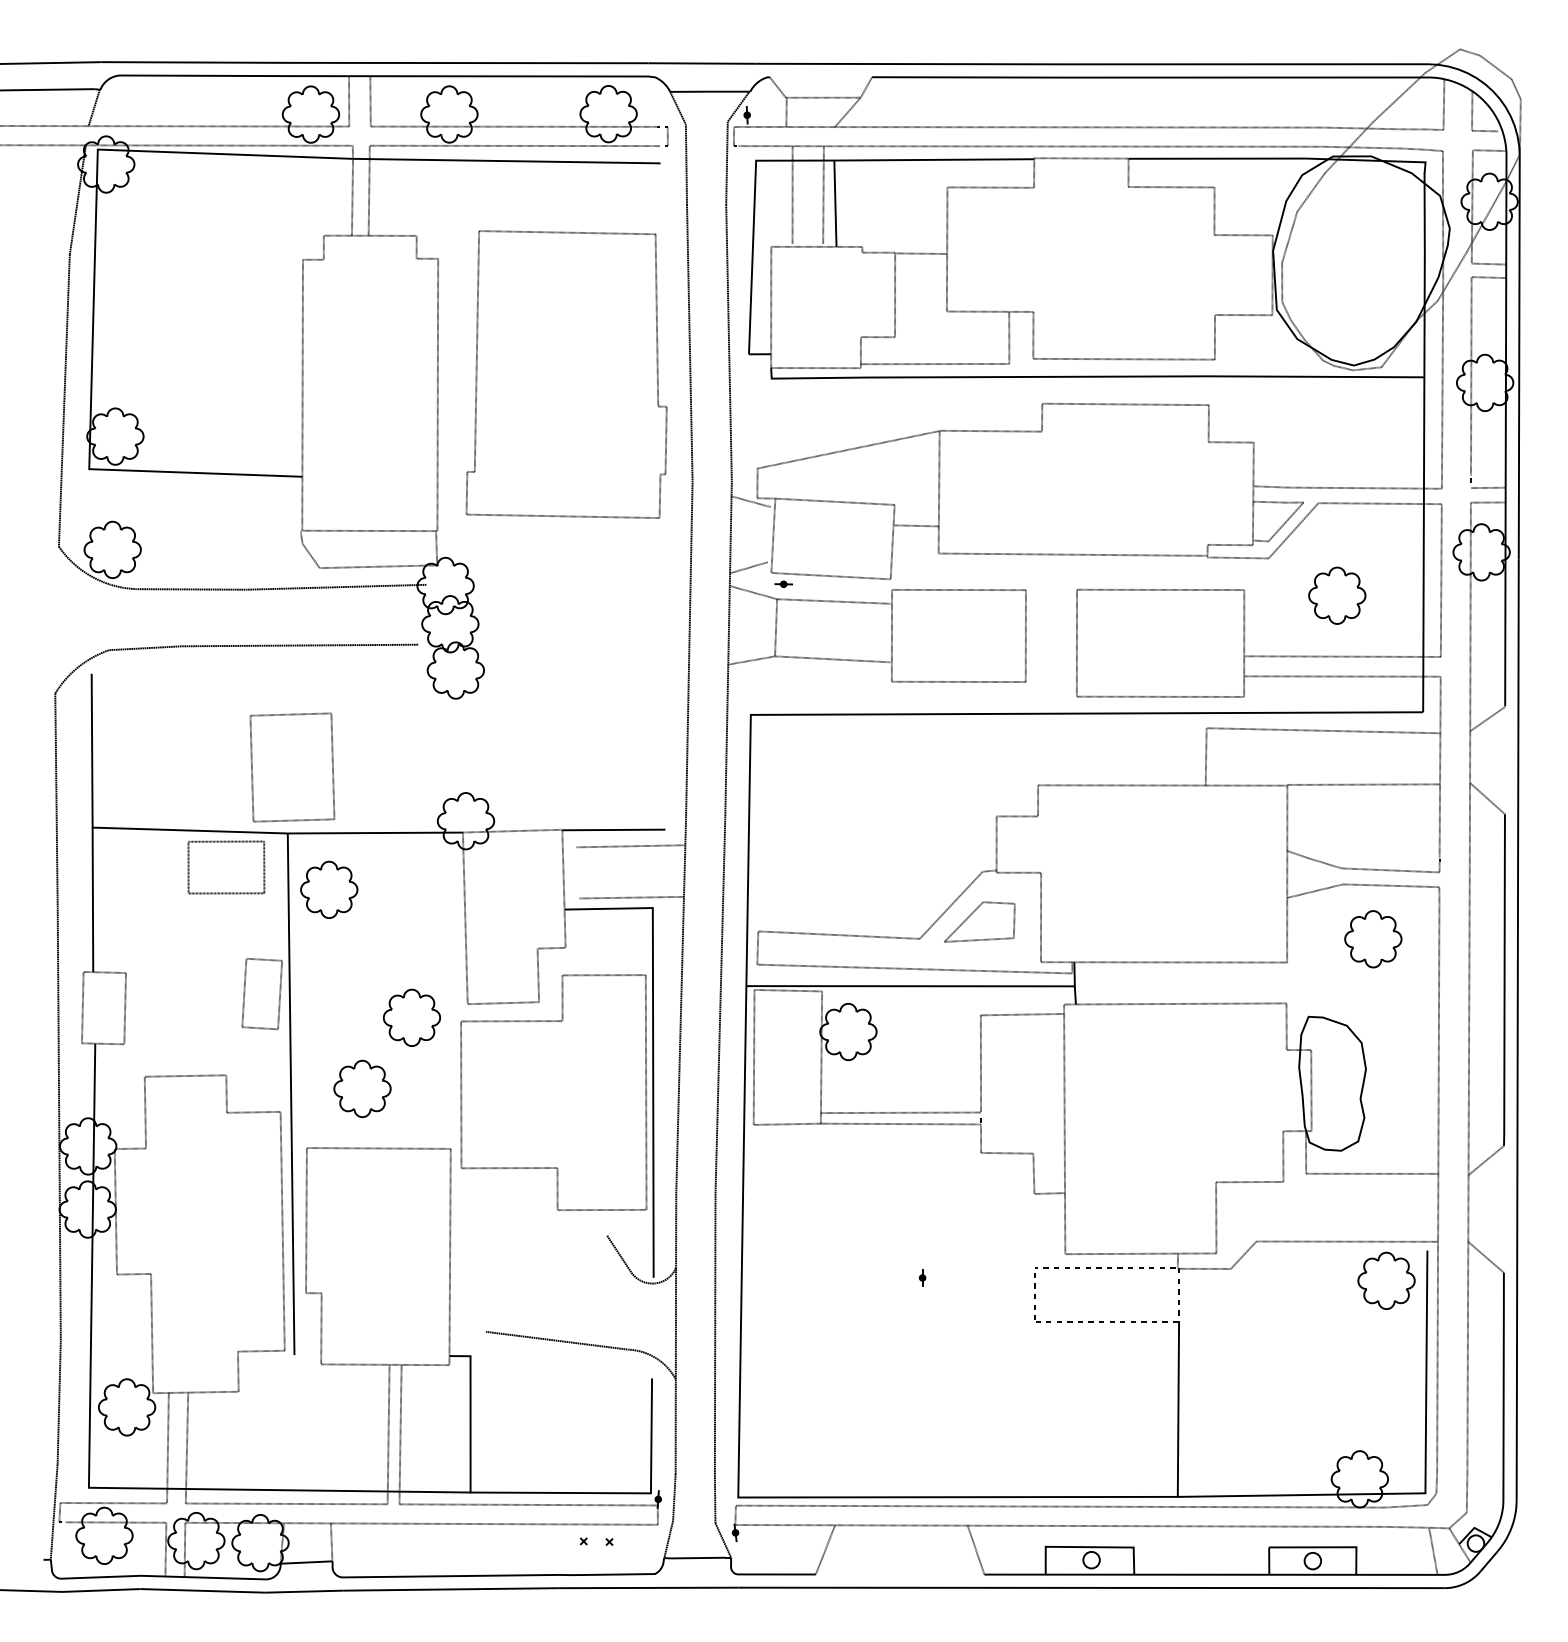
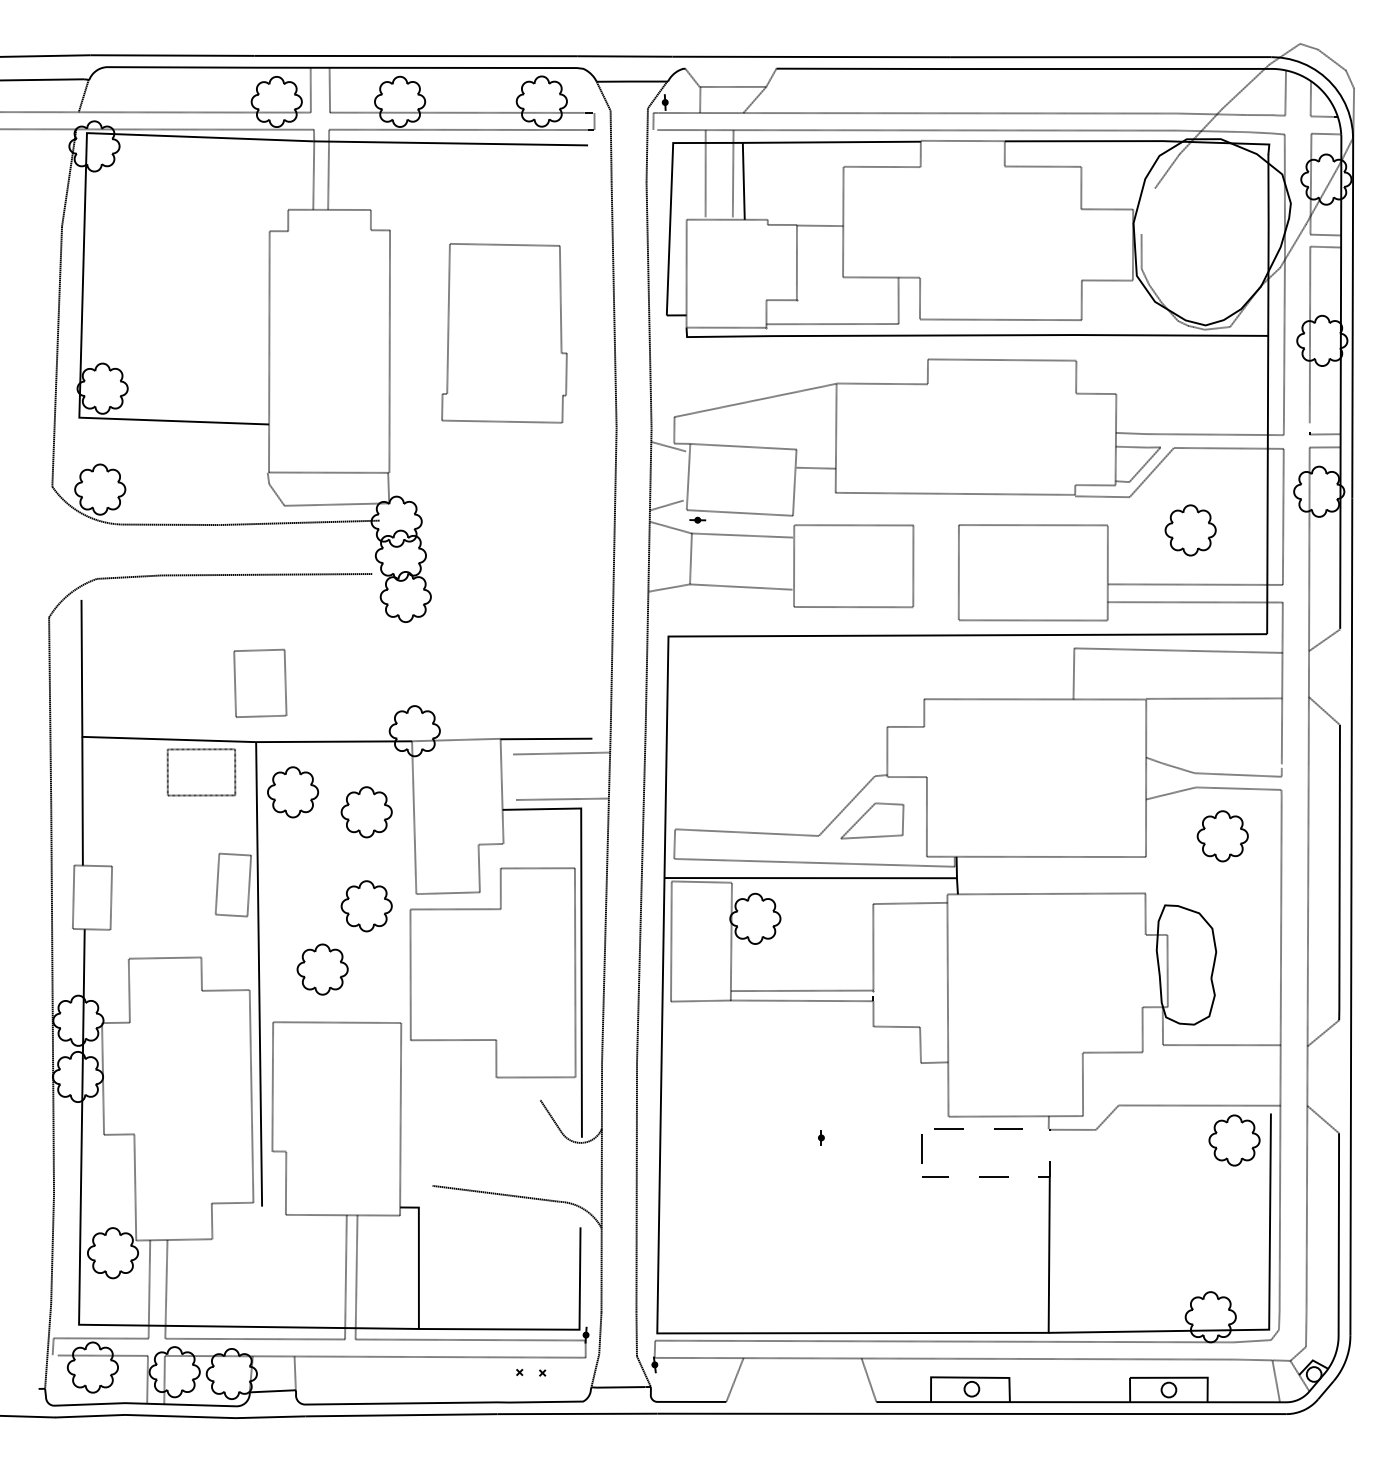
line: (1289, 236) -> (1148, 210), removed
part: (566, 373) -> (504, 332), size x0.7
part: (292, 767) -> (260, 683), size x0.7
part: (411, 912) -> (366, 812), added

